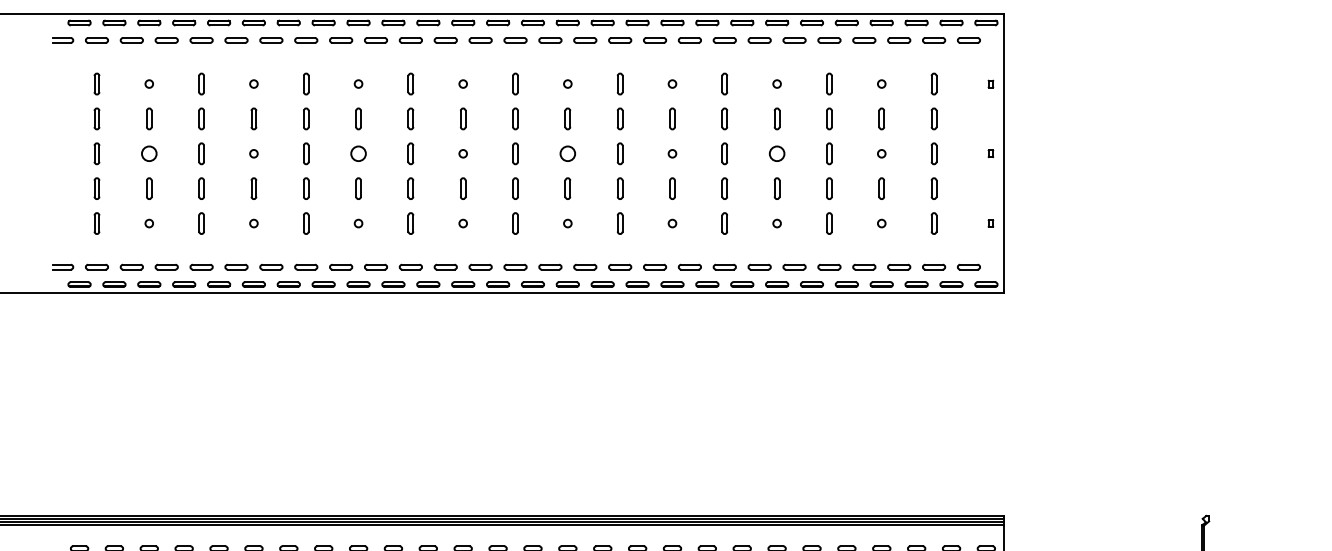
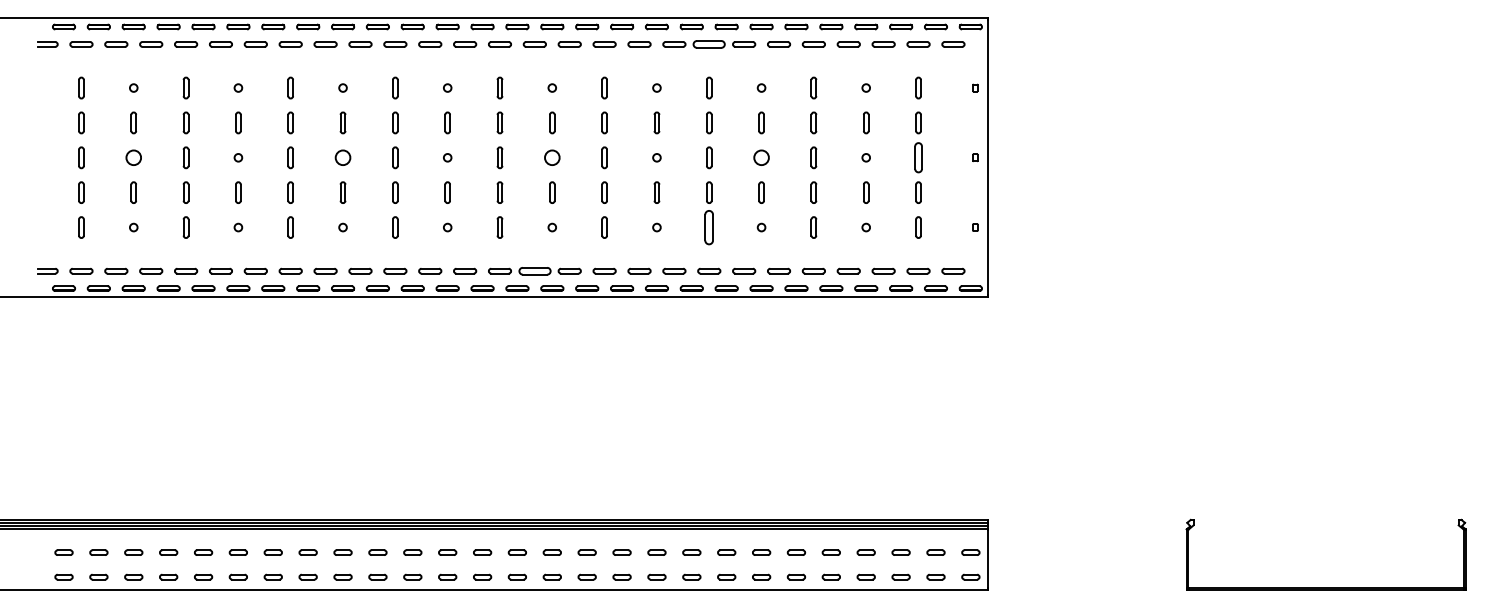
part: (725, 40) -> (709, 44), size x1.4
part: (934, 153) -> (918, 157), size x1.4
part: (725, 223) -> (709, 227), size x1.6
part: (550, 266) -> (534, 270), size x1.4

